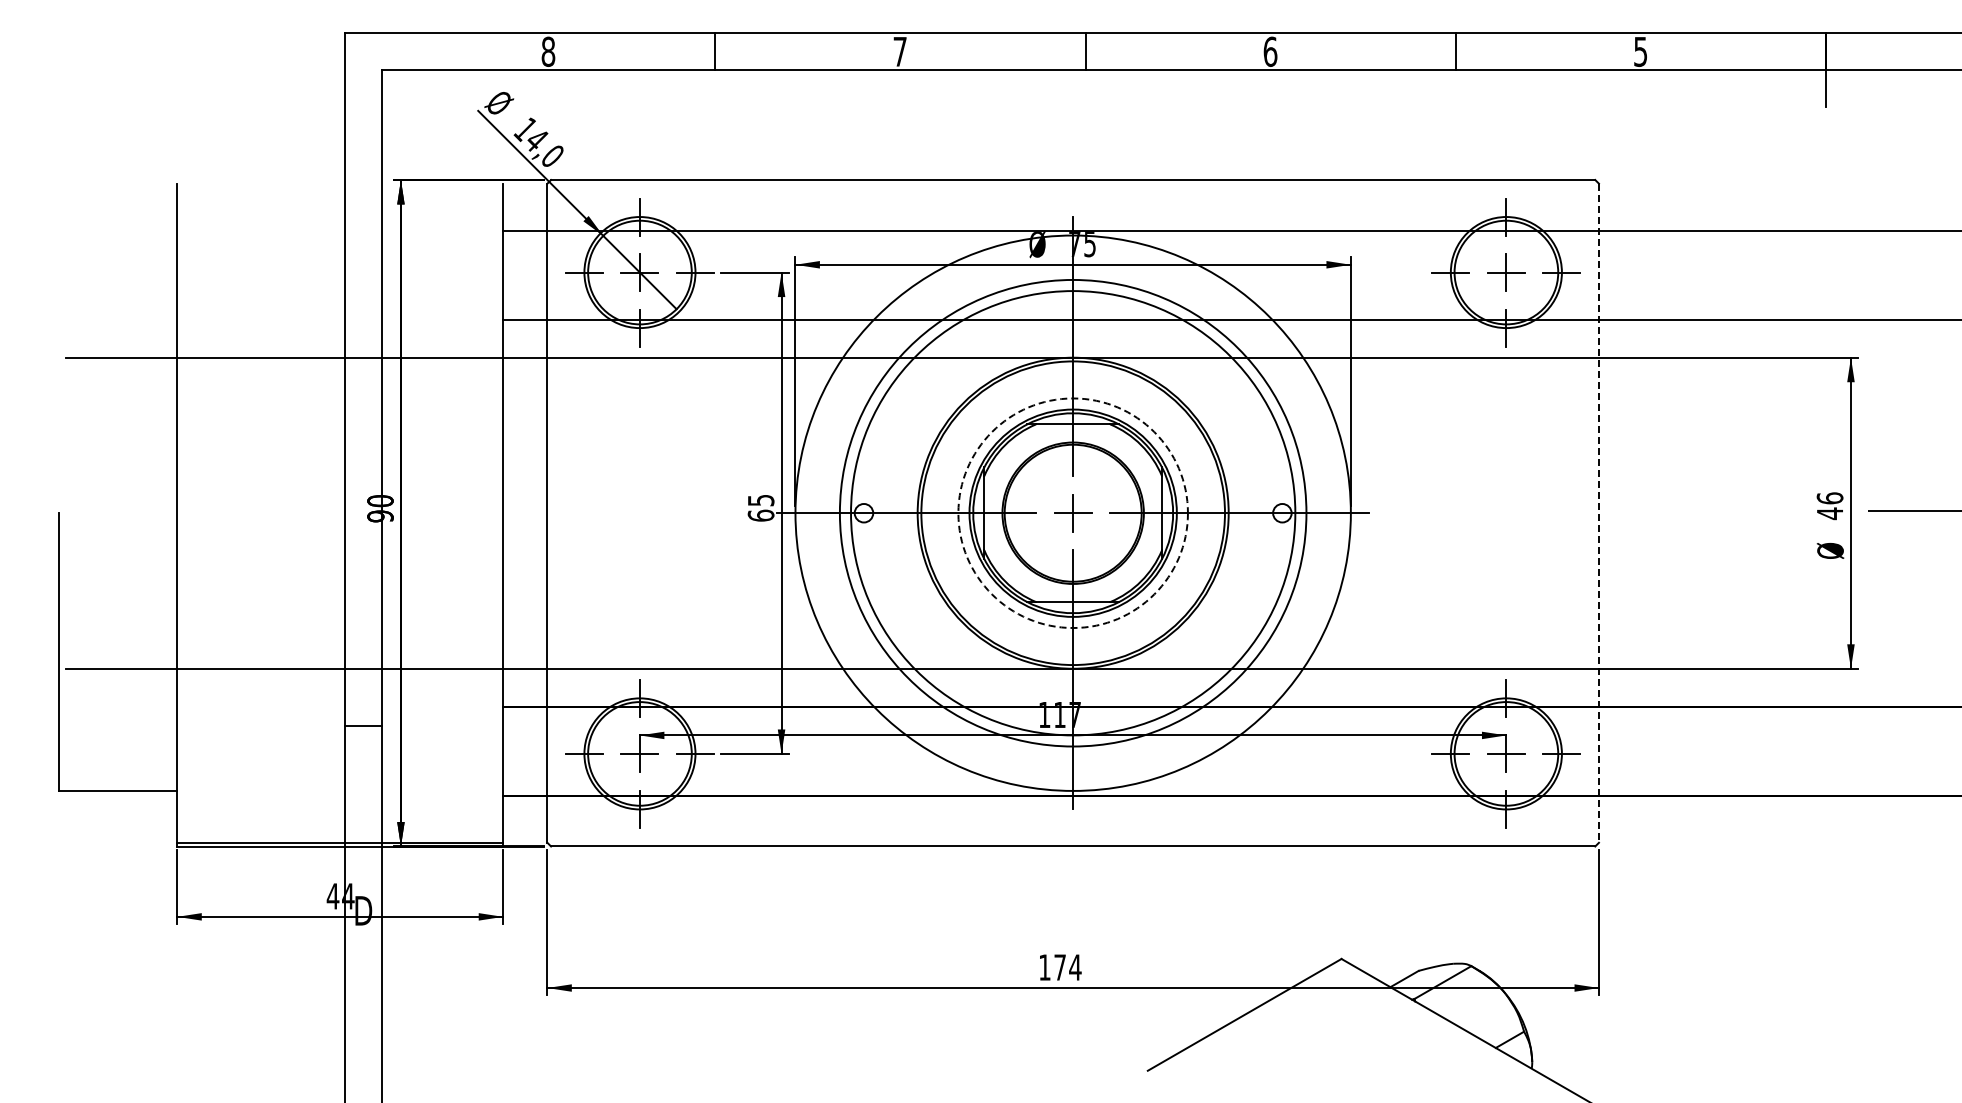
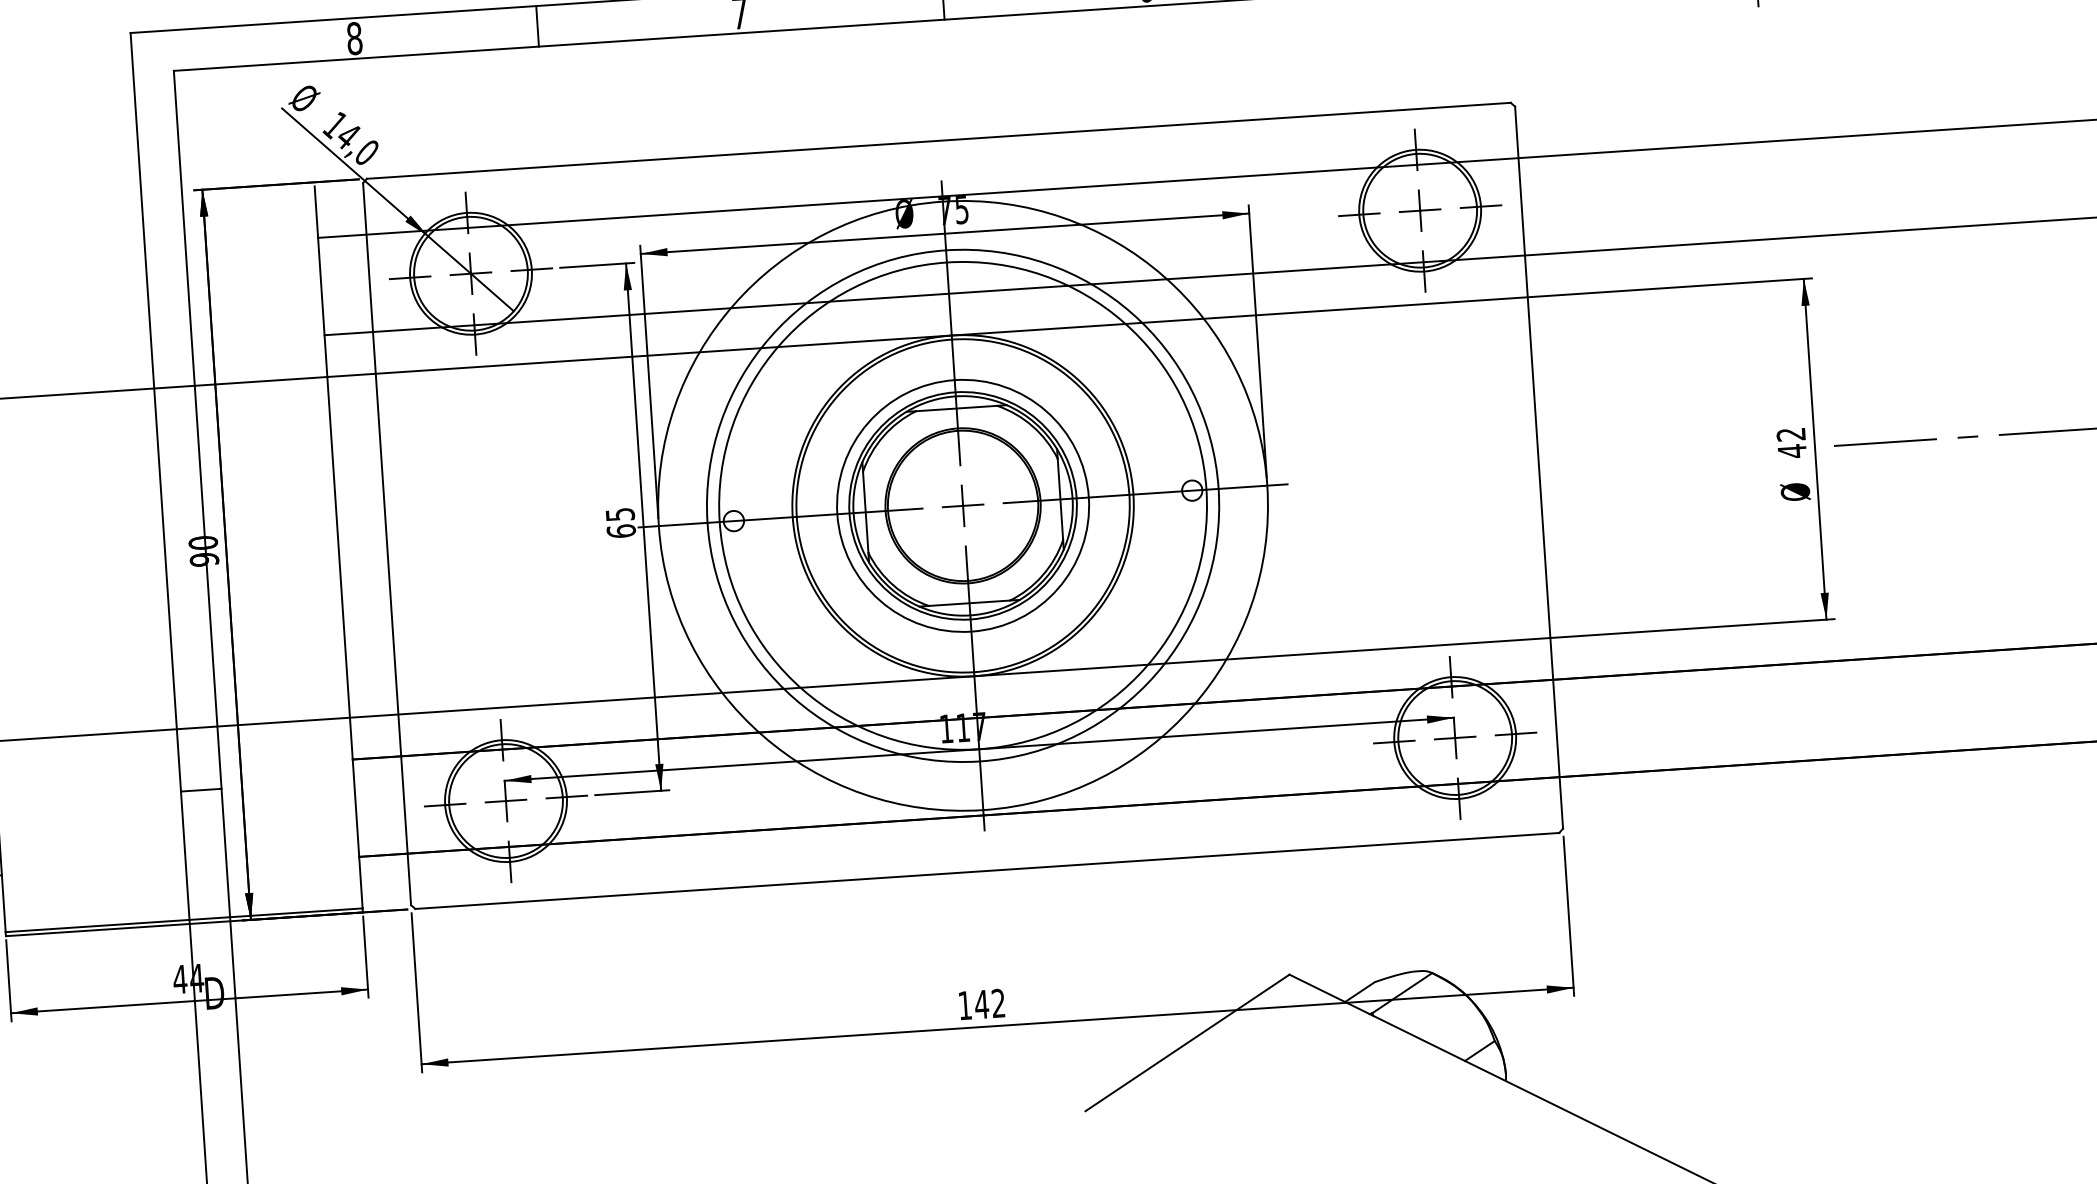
text: (1829, 498) -> (1790, 434), 46 -> 42
circle: (1072, 513) -> (962, 506), dashed -> solid
line: (1598, 513) -> (1538, 467), dashed -> solid
text: (1067, 967) -> (989, 1003), 174 -> 142

